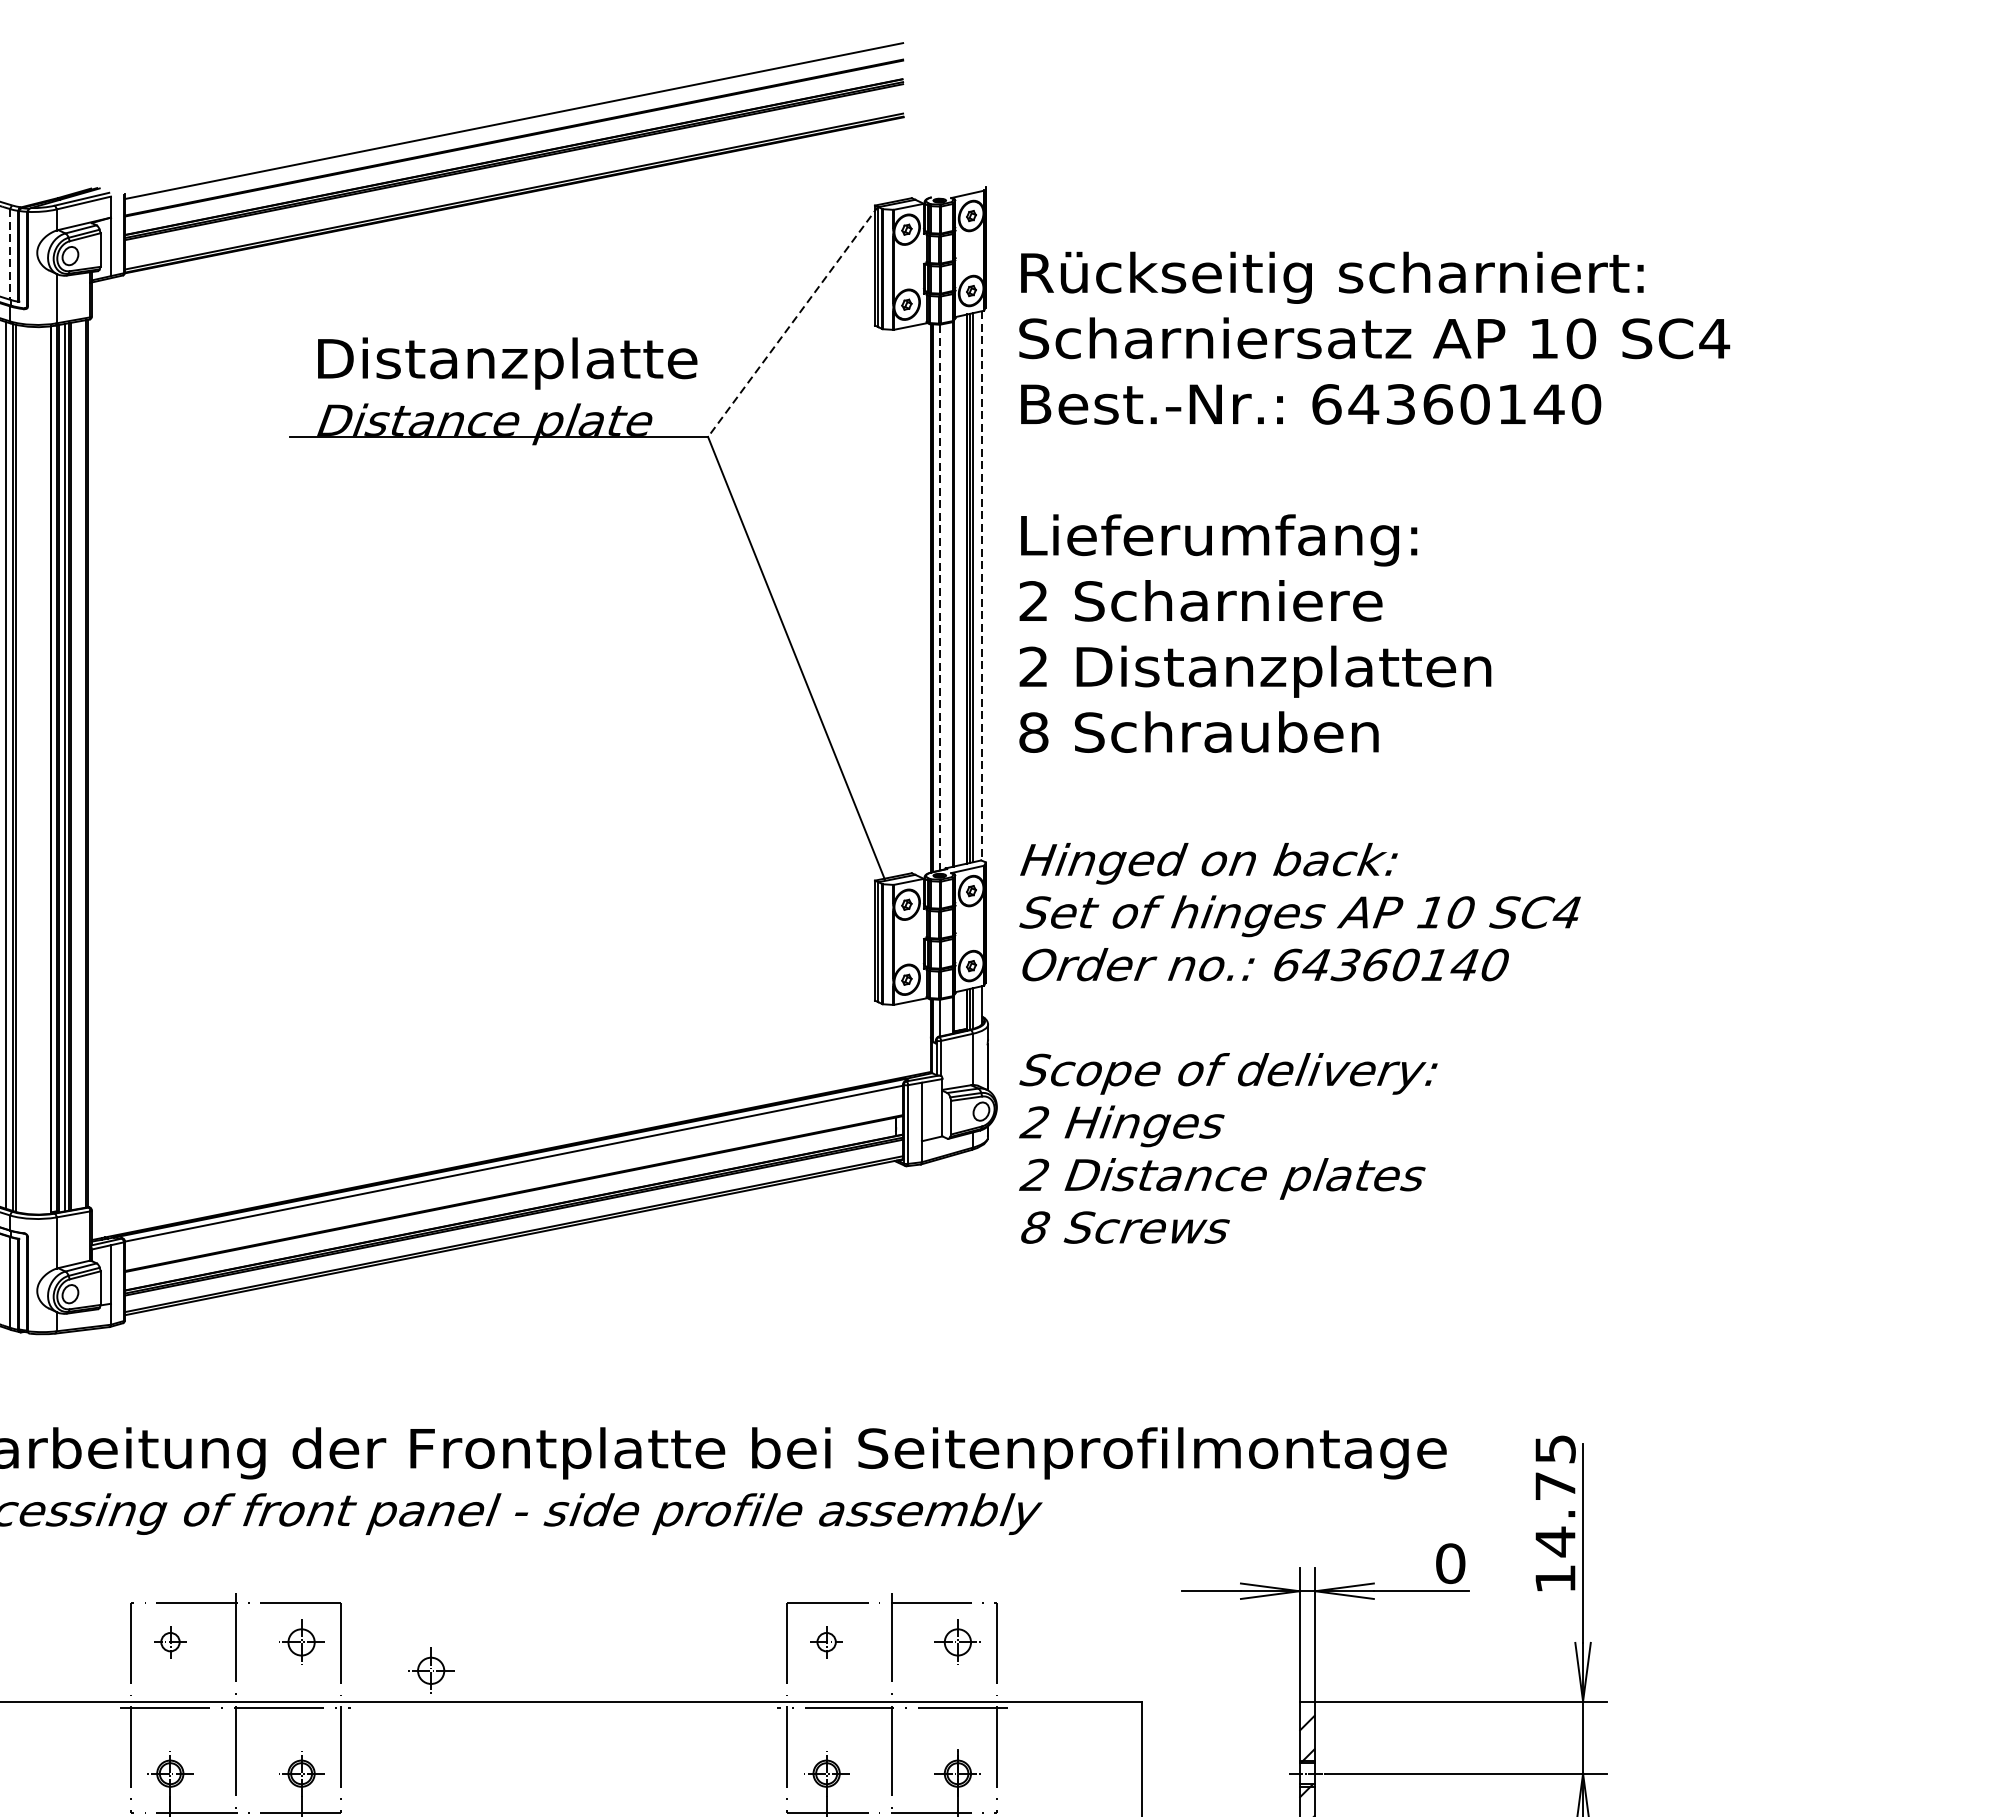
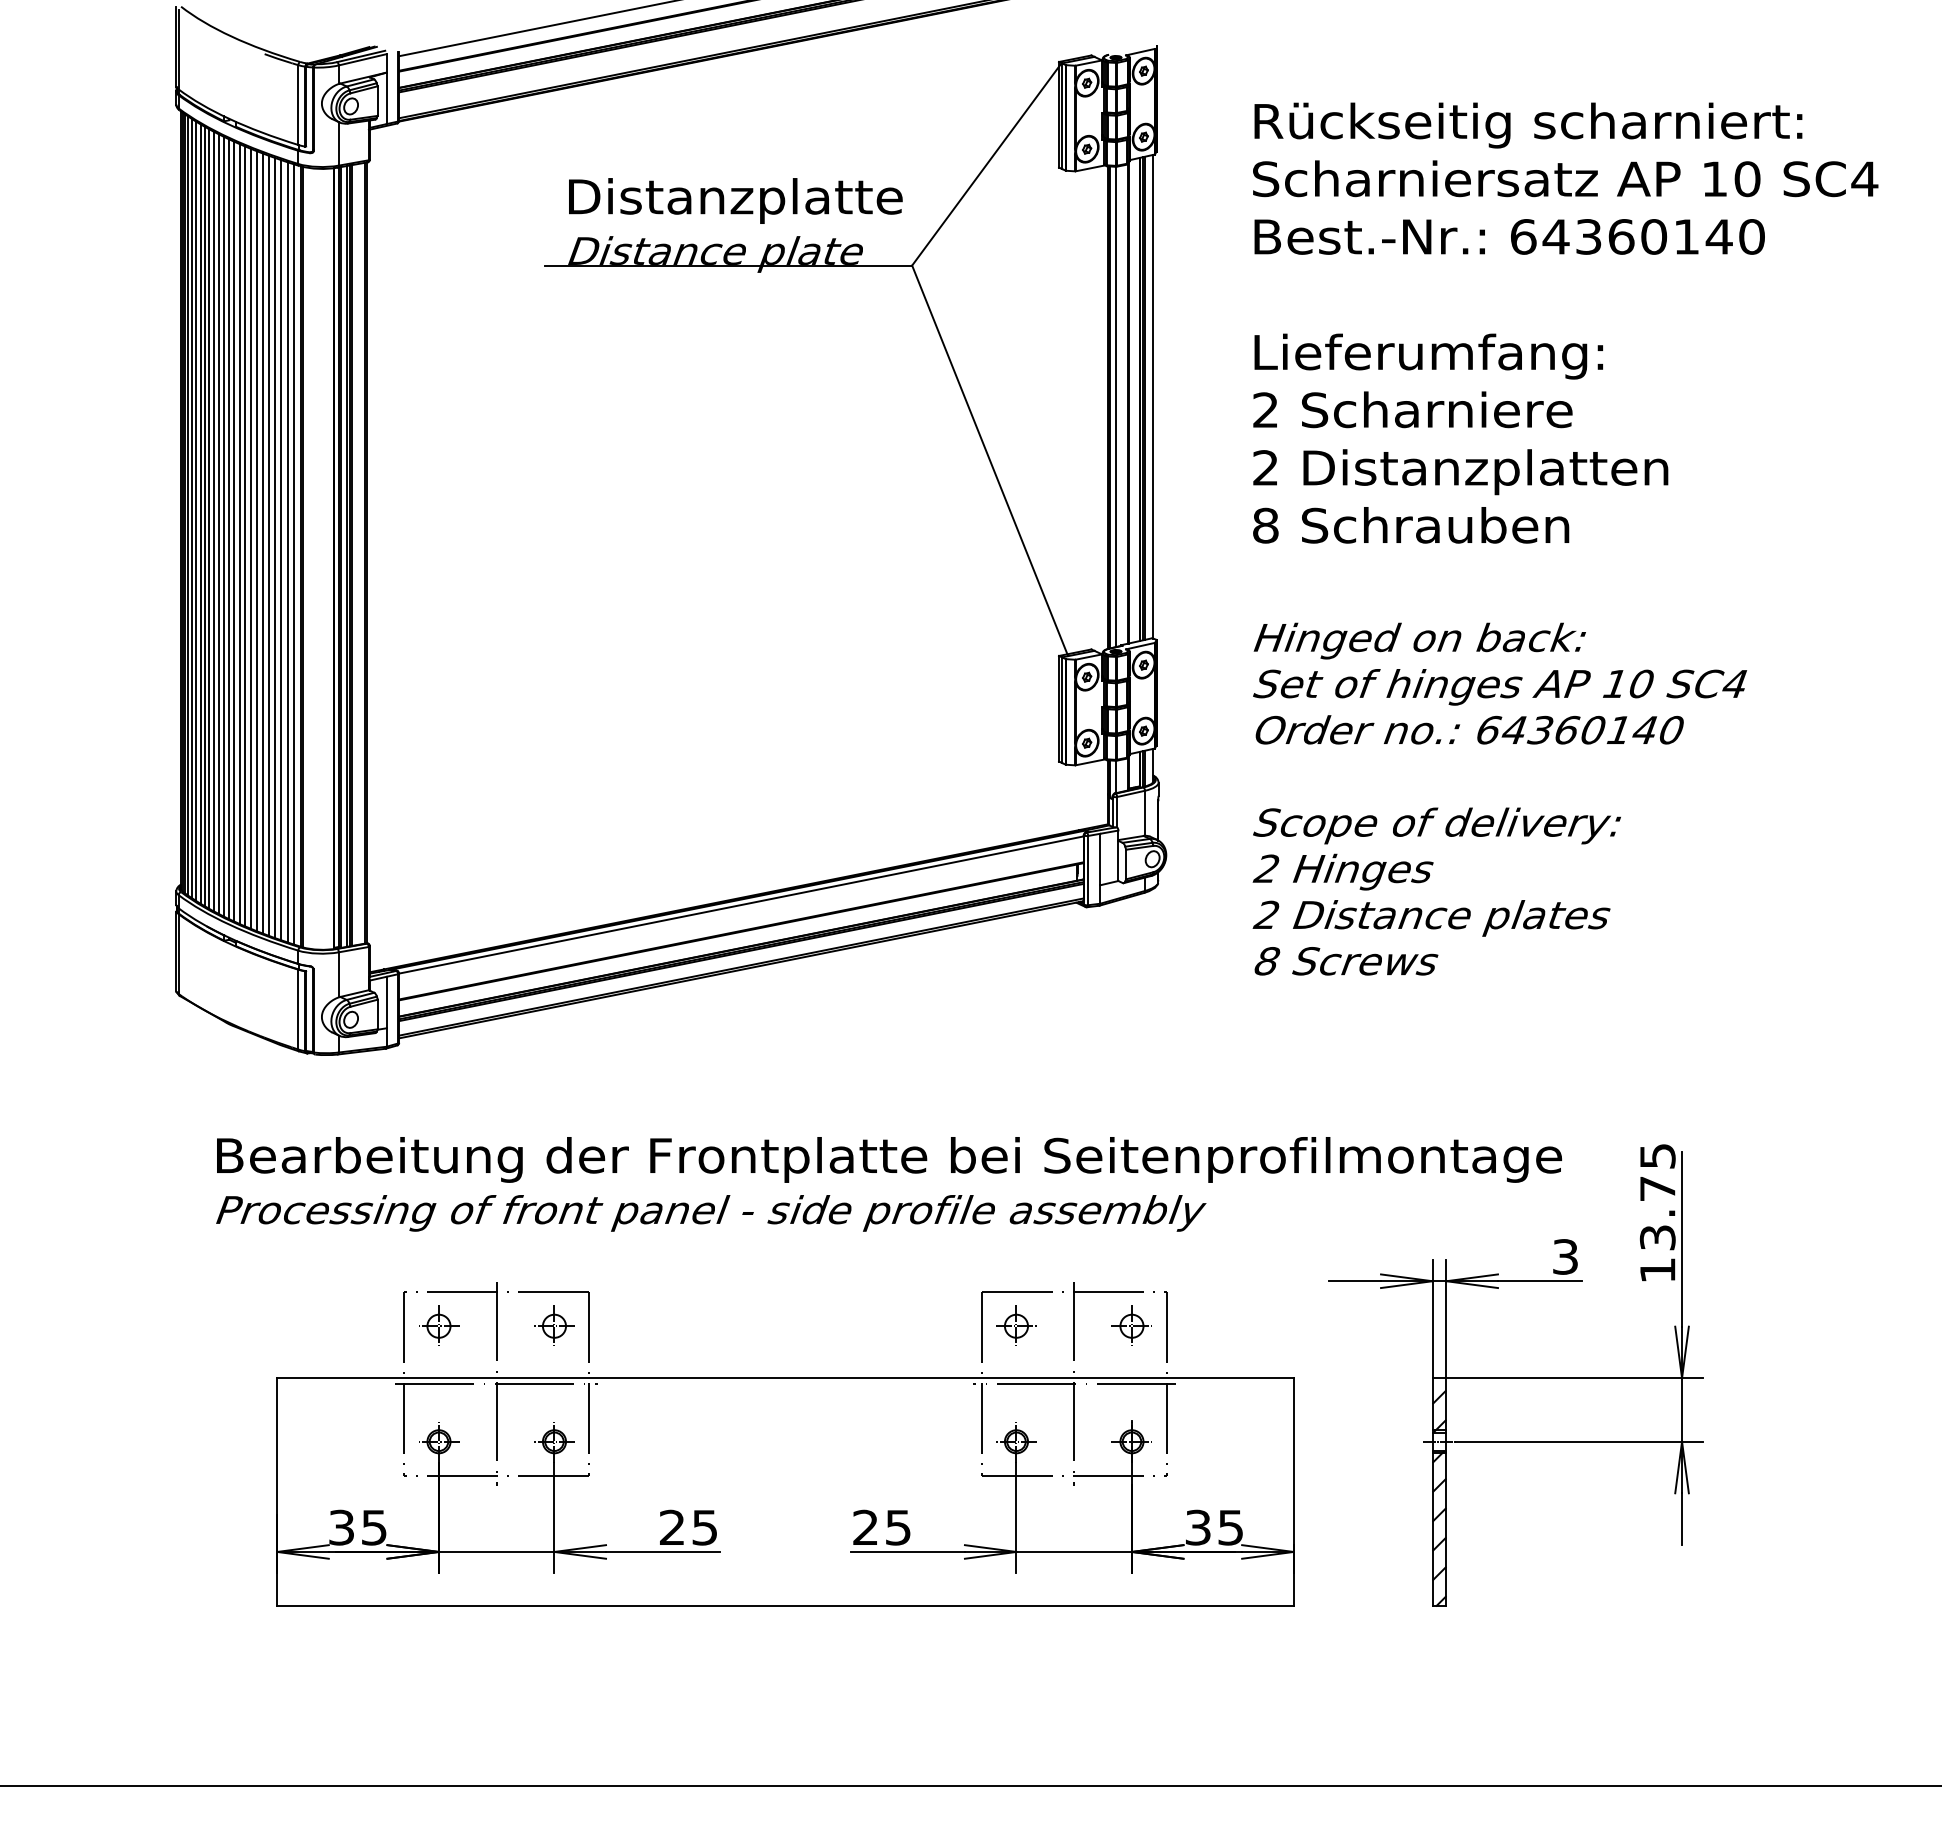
line: (10, 255) -> (298, 105), dashed -> solid
line: (792, 322) -> (986, 164), dashed -> solid
line: (982, 585) -> (1153, 396), dashed -> solid
line: (939, 597) -> (1115, 406), dashed -> solid
text: (1374, 747) -> (1565, 538), moved
text: (1555, 1541) -> (1657, 1237), 14.75 -> 13.75
text: (1450, 1563) -> (1565, 1256), 0 -> 3
part: (170, 1641) -> (439, 1325), size x1.43
part: (826, 1641) -> (1016, 1325), size x1.43
part: (431, 1669) -> (668, 1350), removed

